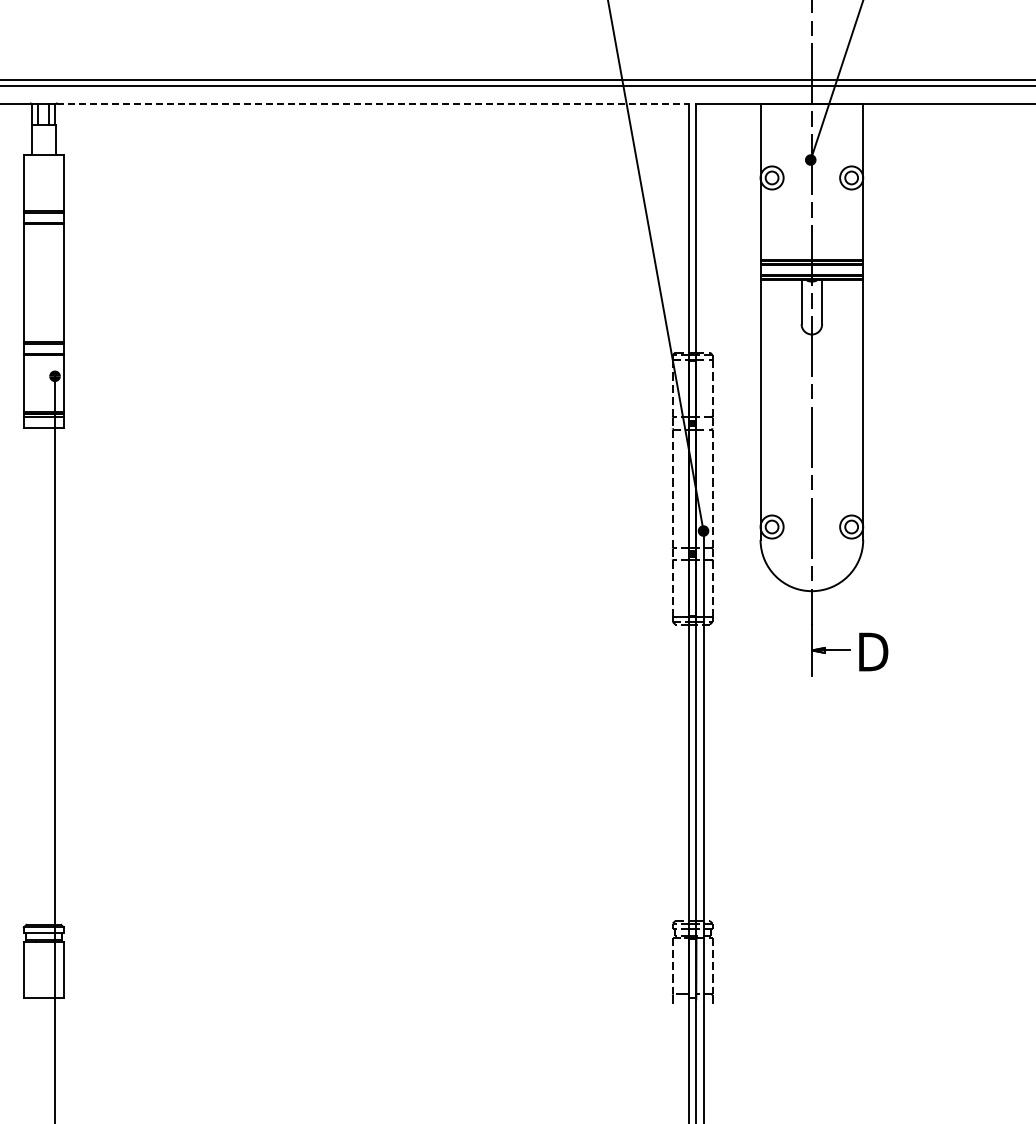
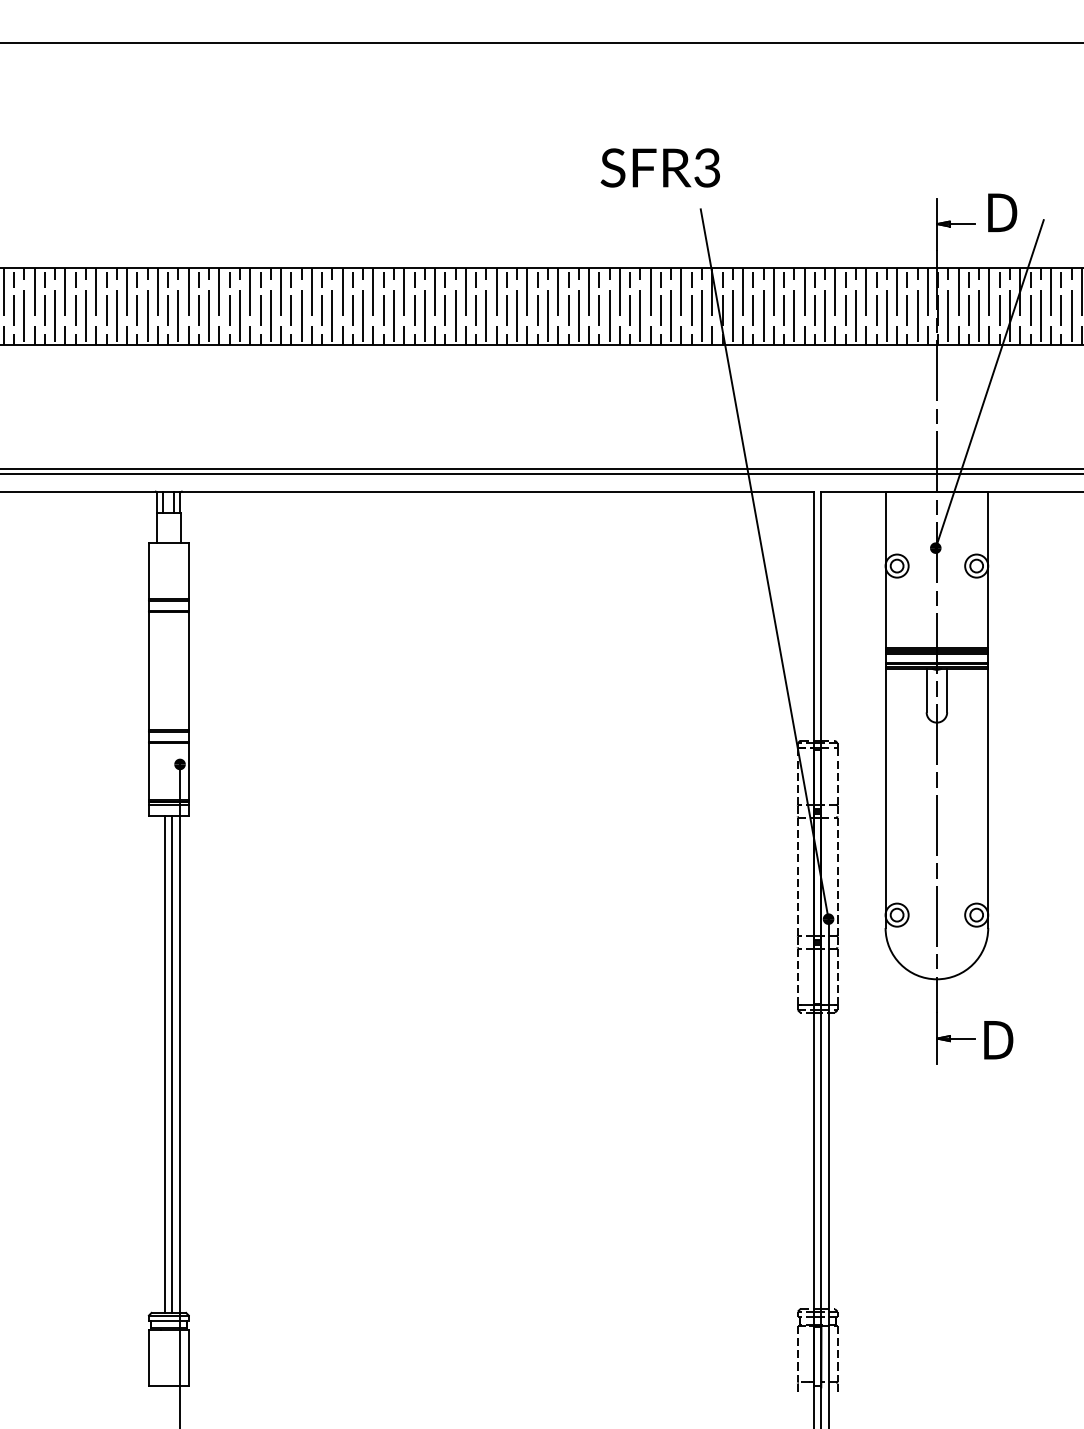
line: (373, 103) -> (498, 491), dashed -> solid
line: (39, 676) -> (164, 1064), added
line: (47, 676) -> (172, 1064), added

